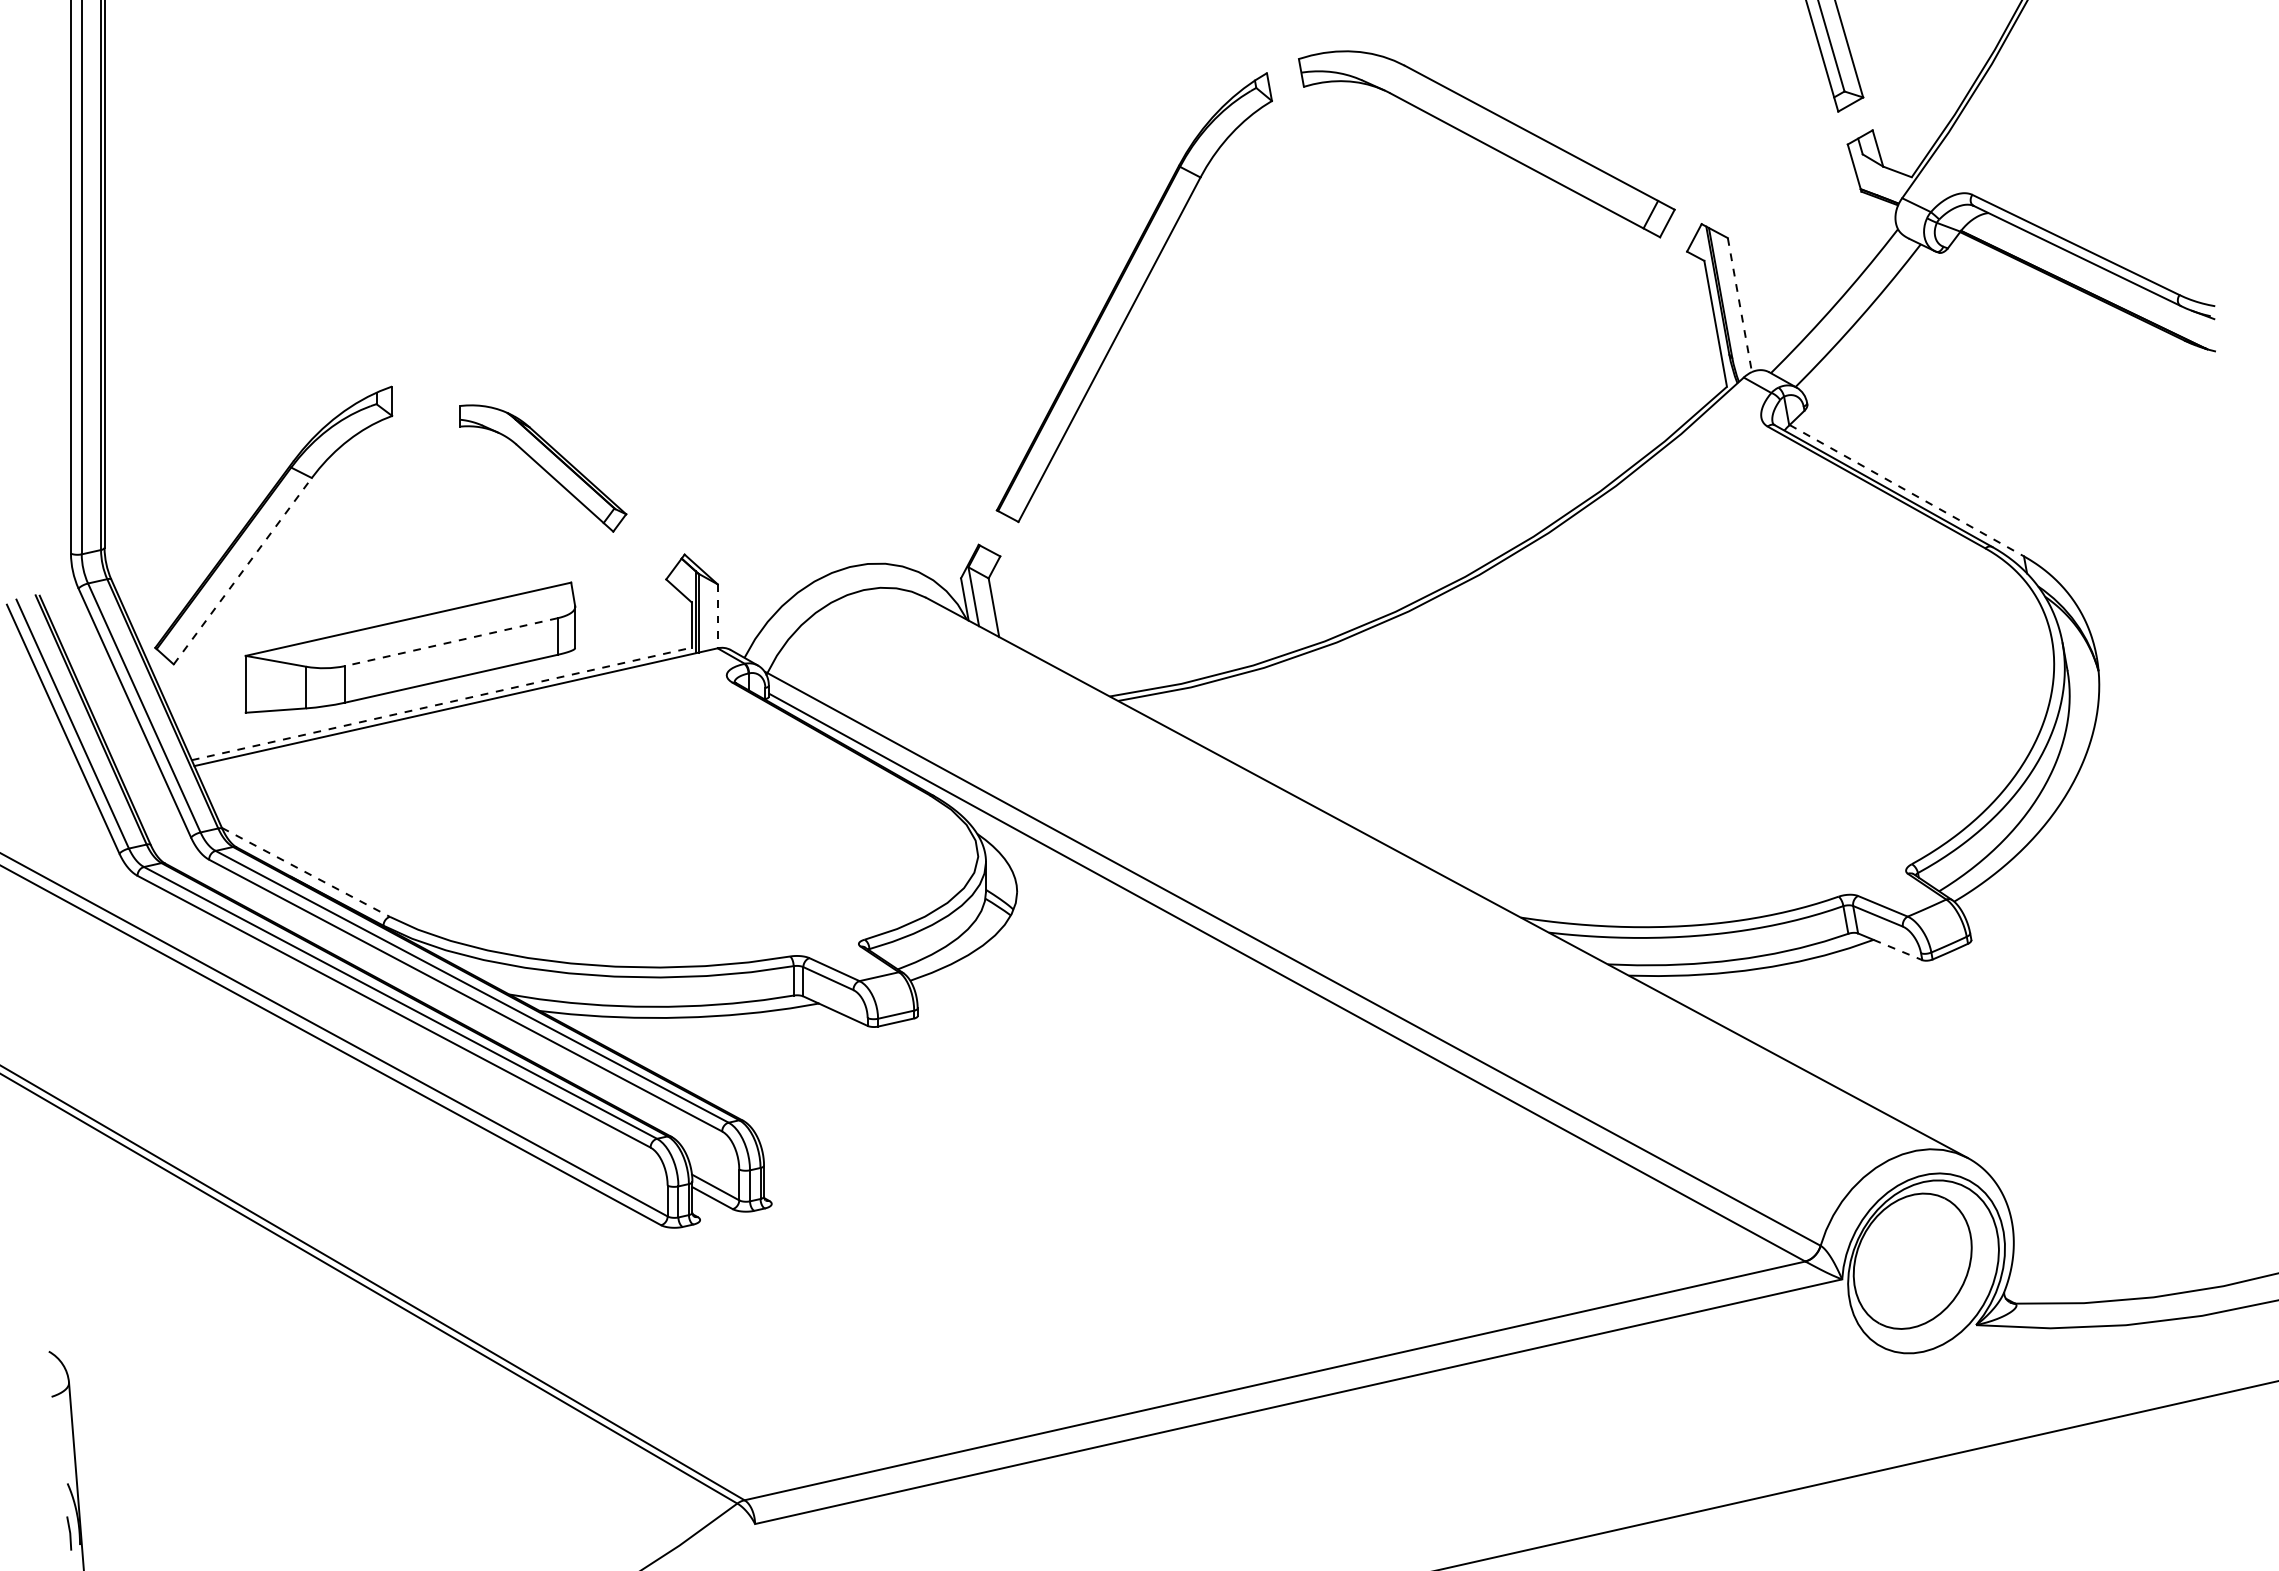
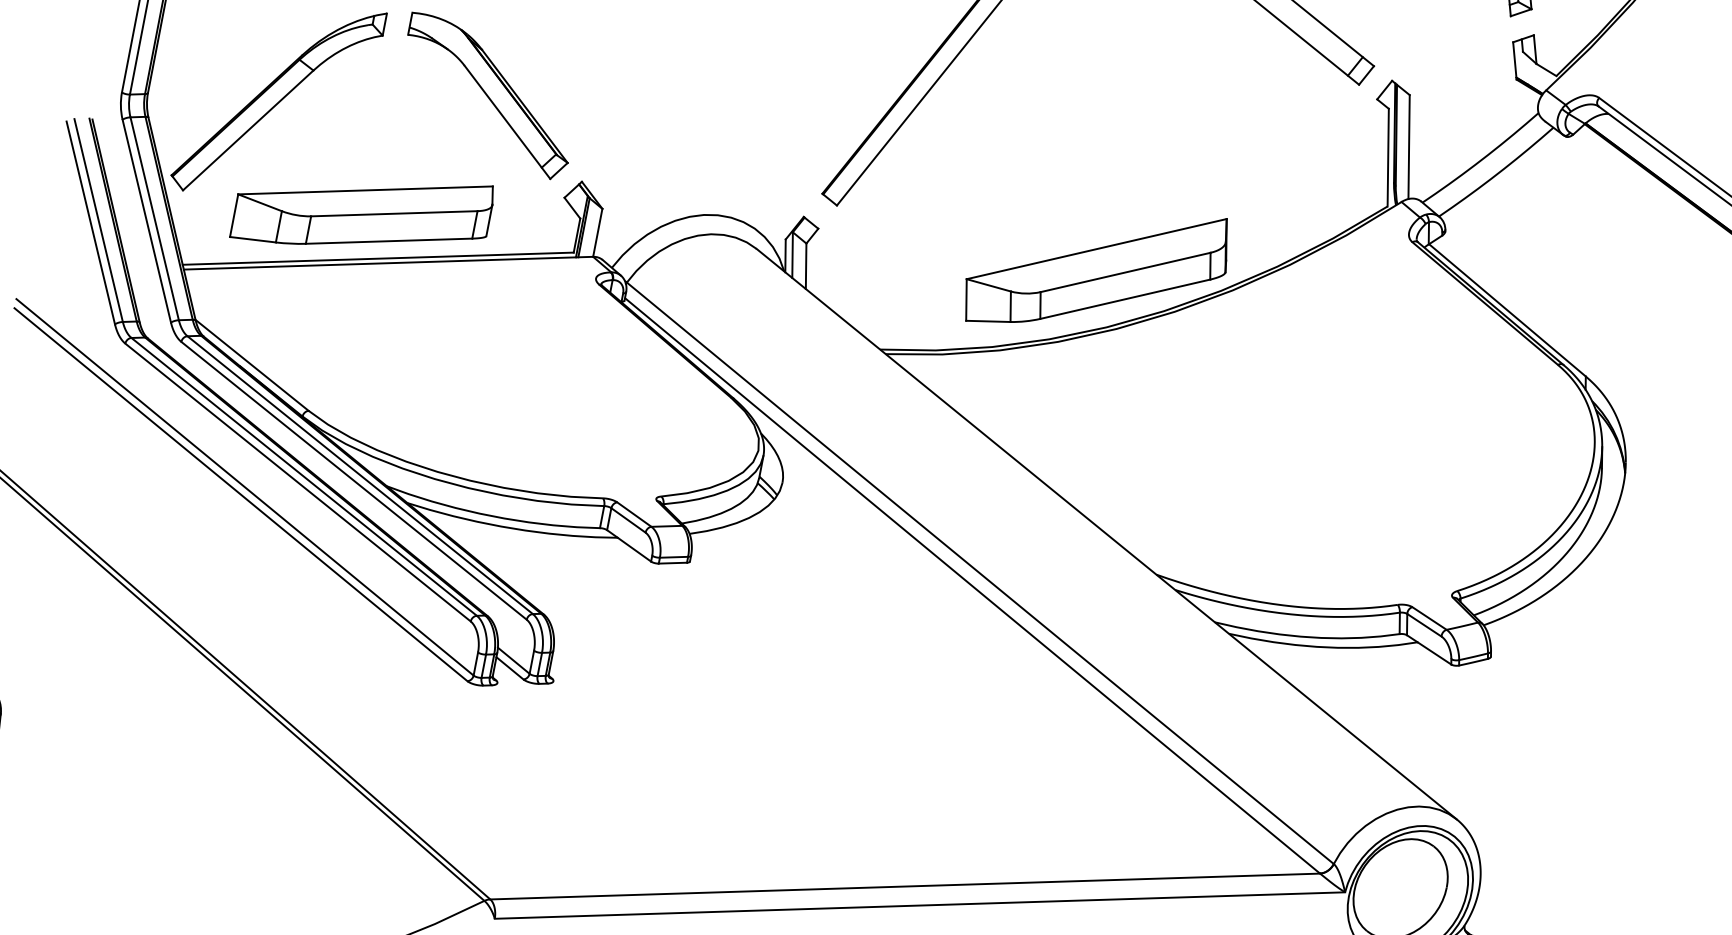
line: (1739, 305) -> (1408, 147), dashed -> solid
part: (543, 468) -> (488, 96), size x1.43
line: (1907, 490) -> (1507, 310), dashed -> solid
part: (1368, 540) -> (1096, 269), added
line: (242, 571) -> (247, 130), dashed -> solid
line: (717, 616) -> (597, 232), dashed -> solid
line: (450, 642) -> (393, 213), dashed -> solid
line: (442, 703) -> (378, 258), dashed -> solid
line: (306, 872) -> (252, 365), dashed -> solid
line: (1898, 950) -> (1434, 653), dashed -> solid

